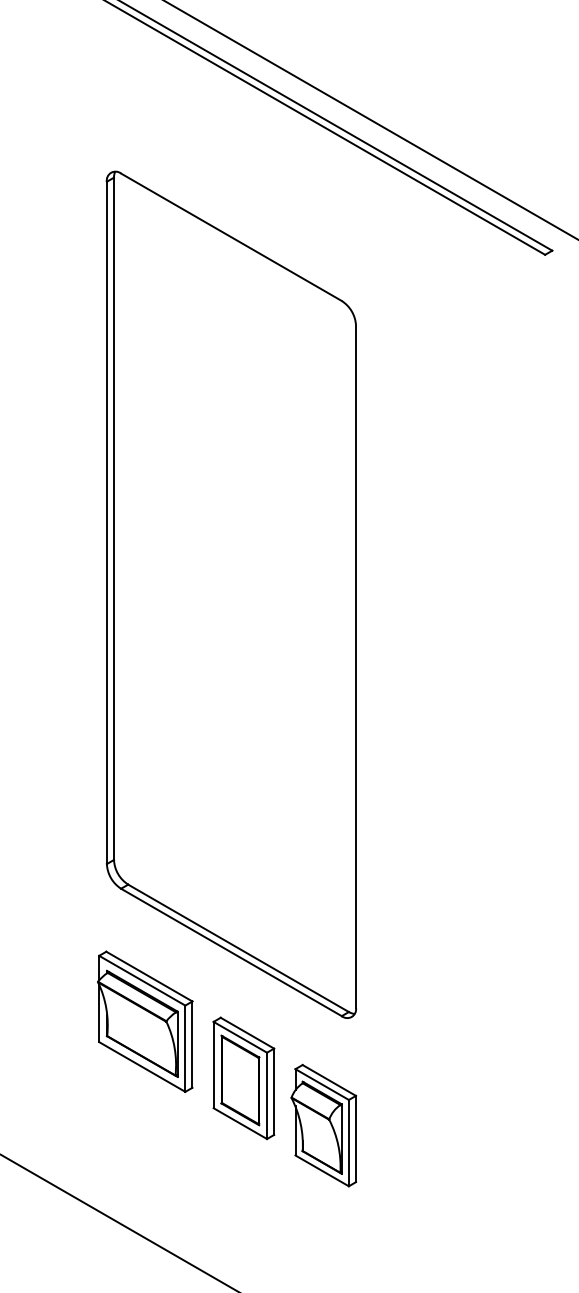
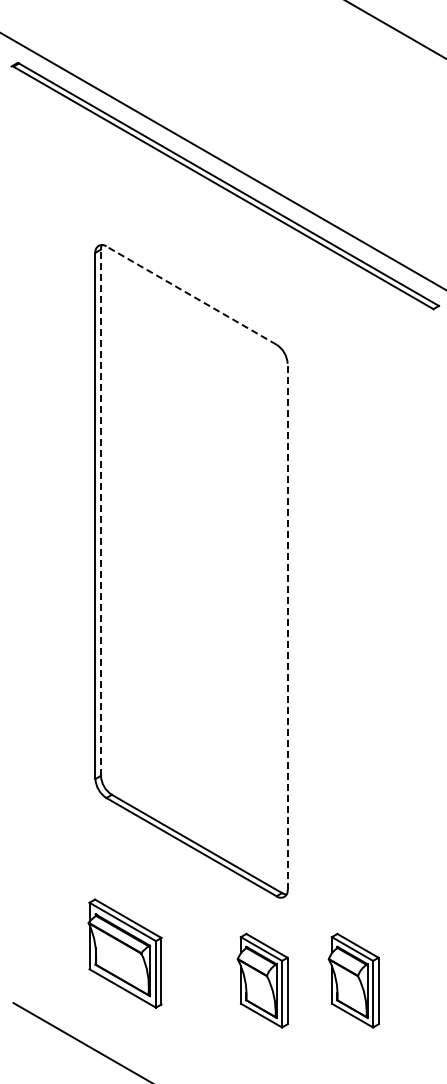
line: (231, 237) -> (191, 295), solid -> dashed
line: (113, 518) -> (100, 512), solid -> dashed
line: (355, 666) -> (287, 626), solid -> dashed
part: (144, 1021) -> (124, 953), moved
part: (243, 1078) -> (200, 944), removed
part: (441, 1125) -> (353, 980), added

